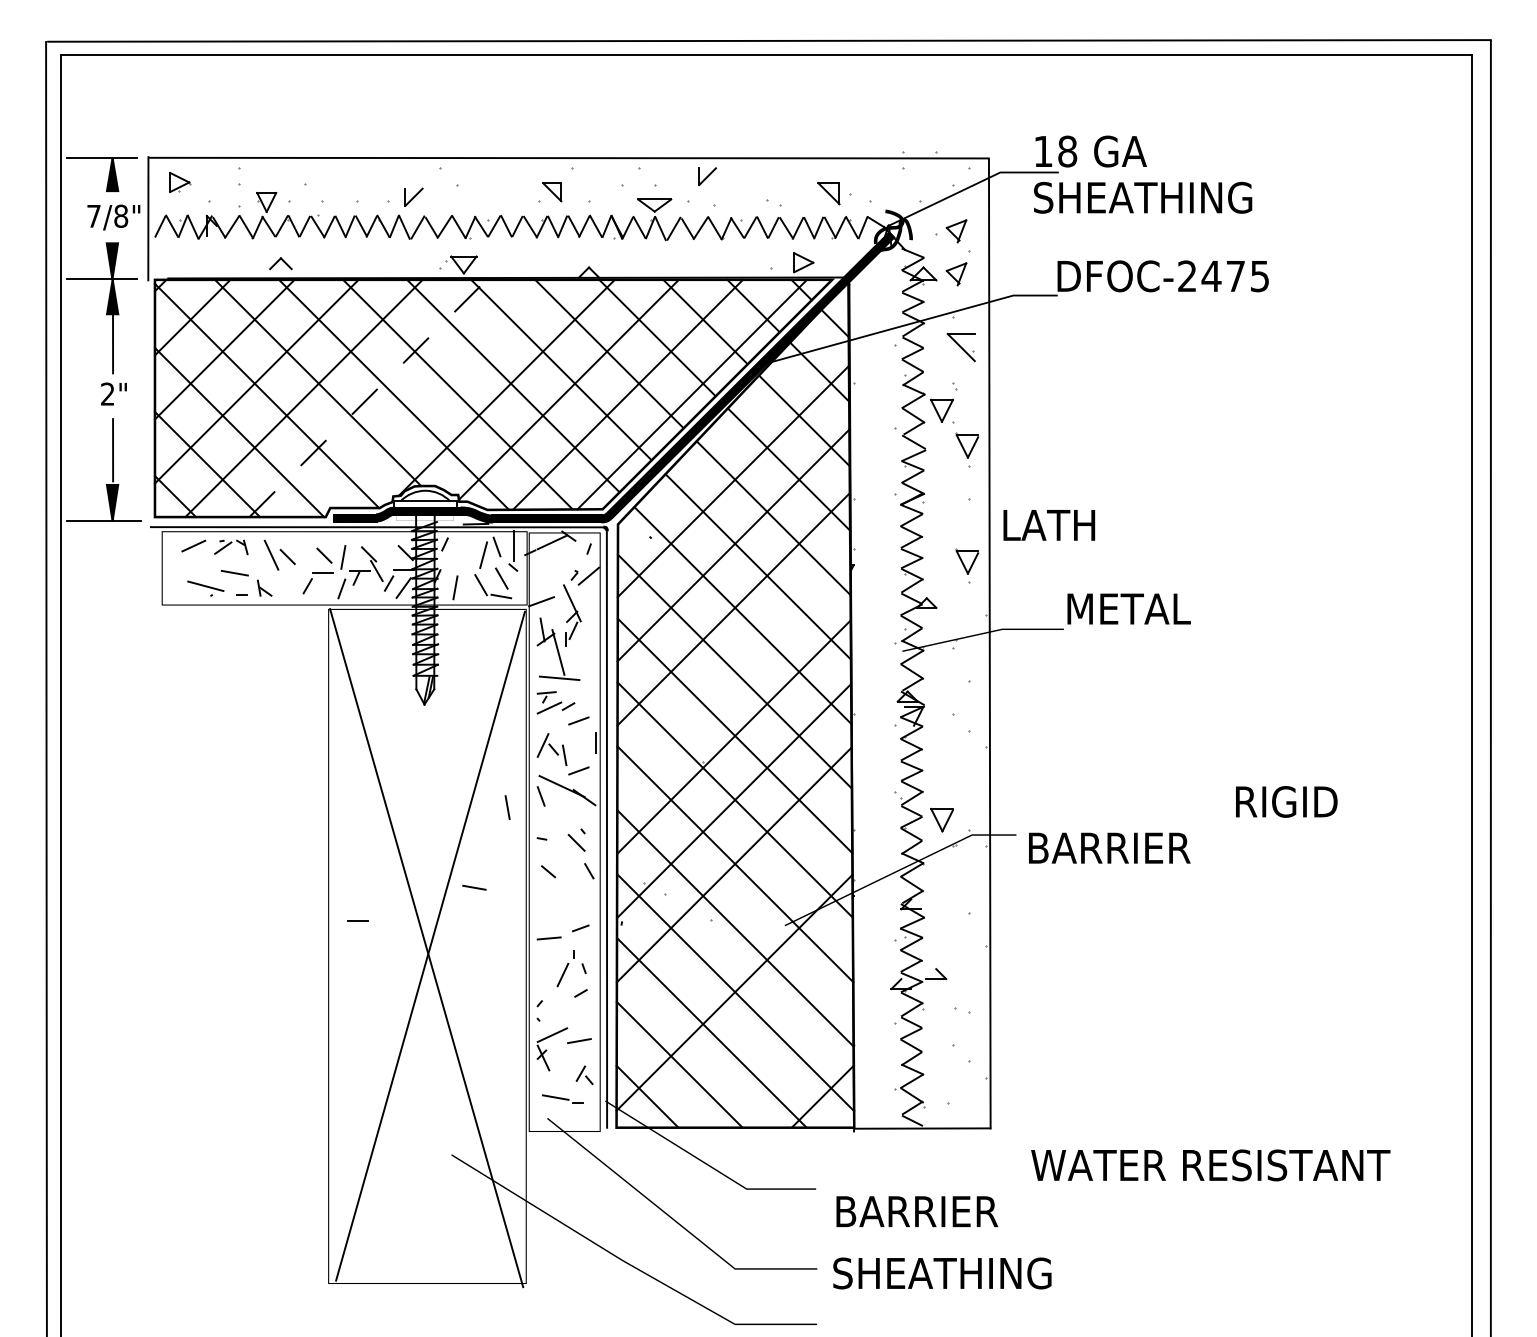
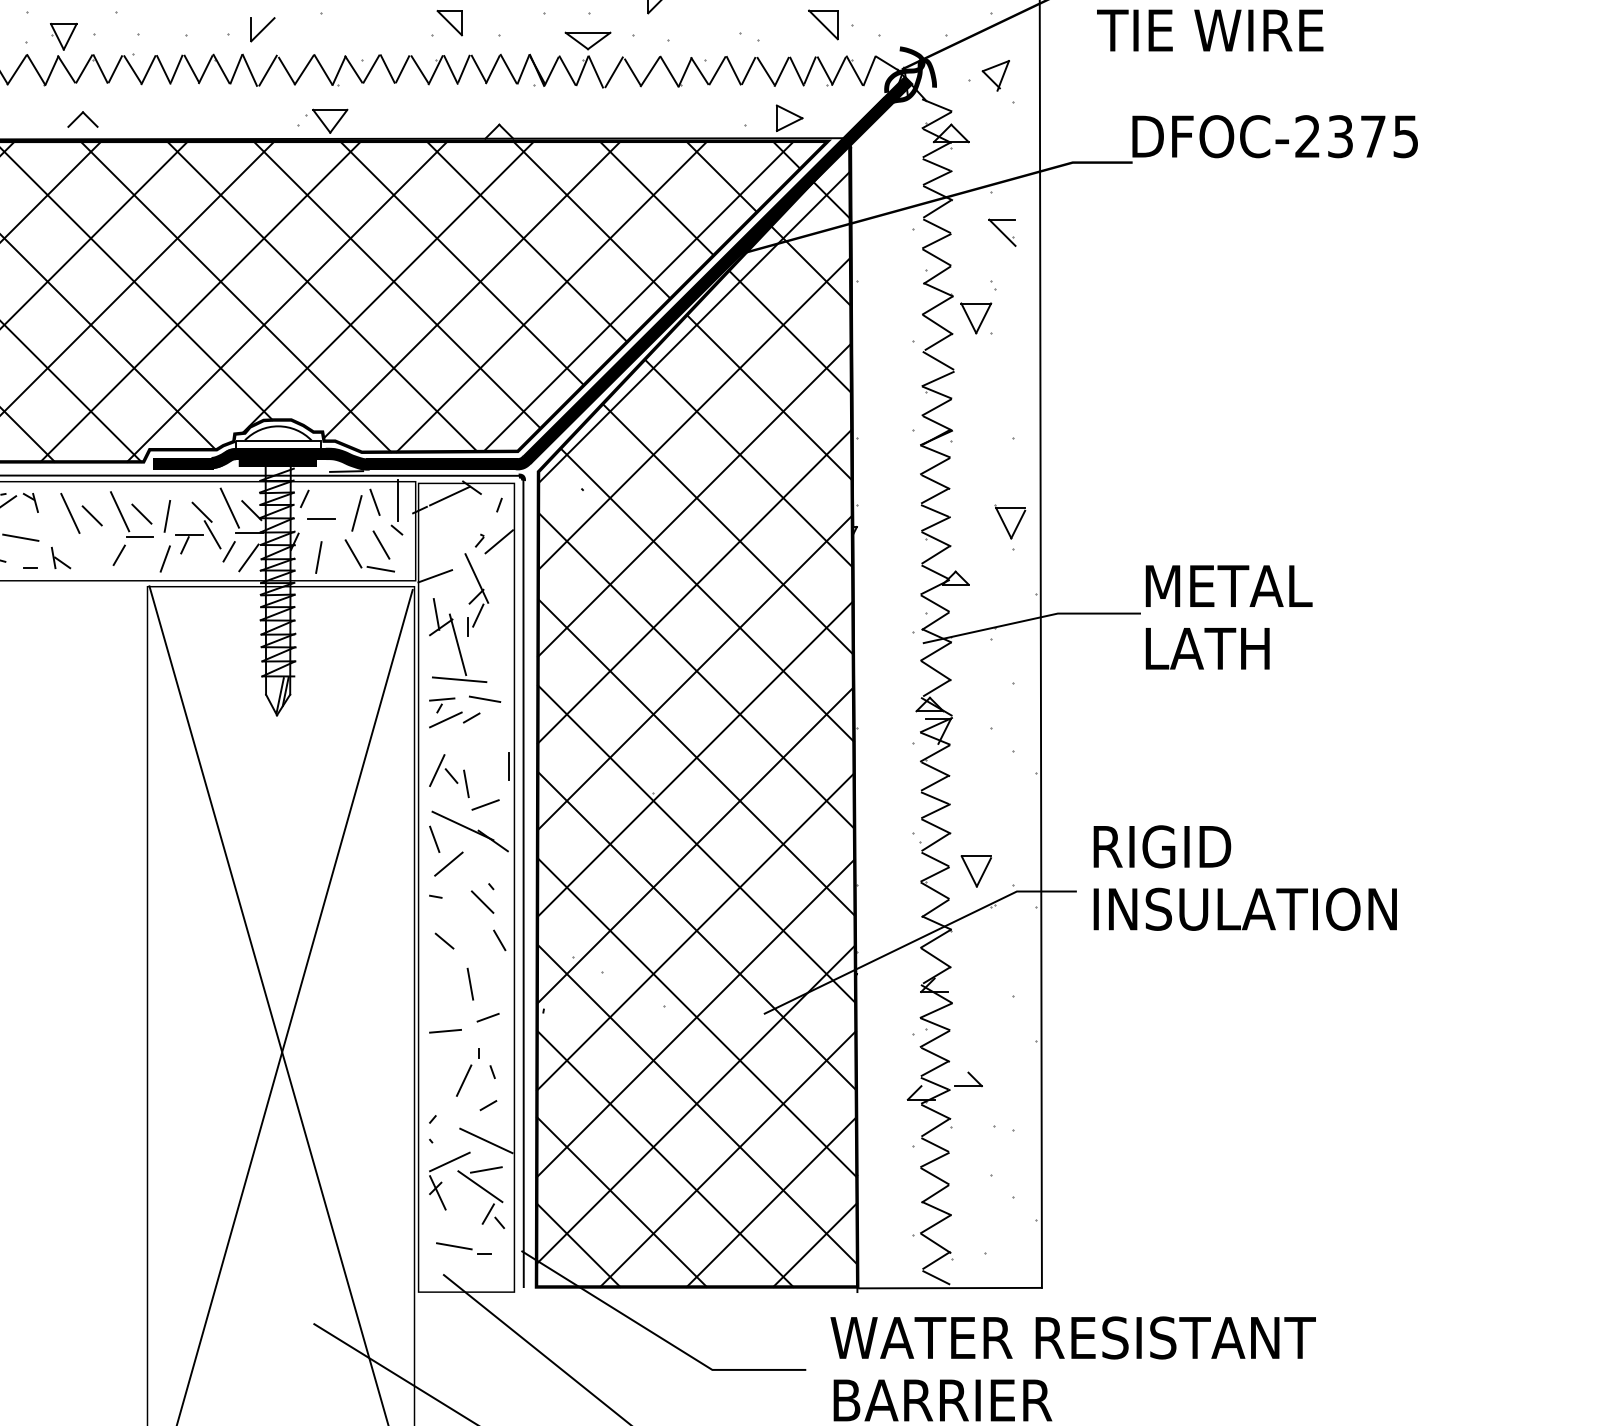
text: (1141, 197) -> (1245, 30), SHEATHING -> TIE WIRE
part: (956, 274) -> (995, 134), removed
text: (1211, 276) -> (1340, 136), DFOC-2475 -> DFOC-2375
part: (961, 347) -> (1002, 232), size x0.71
line: (368, 398) -> (201, 301), dashed -> solid
line: (431, 398) -> (286, 301), added
line: (732, 417) -> (693, 327), added
part: (967, 449) -> (1010, 370), removed
fill: (424, 517) -> (277, 462), added
text: (1049, 525) -> (1207, 648), moved
line: (389, 550) -> (229, 507), added
line: (308, 553) -> (120, 511), added
line: (733, 672) -> (694, 671), added
line: (578, 720) -> (485, 736), removed
text: (1286, 801) -> (1162, 846), moved
line: (507, 807) -> (470, 984), moved
line: (551, 814) -> (448, 863), added
text: (1142, 848) -> (1247, 909), BARRIER -> INSULATION
line: (474, 887) -> (485, 698), moved
line: (357, 920) -> (321, 517), moved
line: (734, 928) -> (695, 1017), added
line: (579, 1019) -> (486, 1140), added
line: (757, 1032) -> (726, 1158), added
line: (574, 1053) -> (479, 1186), added
line: (790, 1064) -> (771, 1201), added
text: (1210, 1165) -> (1072, 1338), moved

